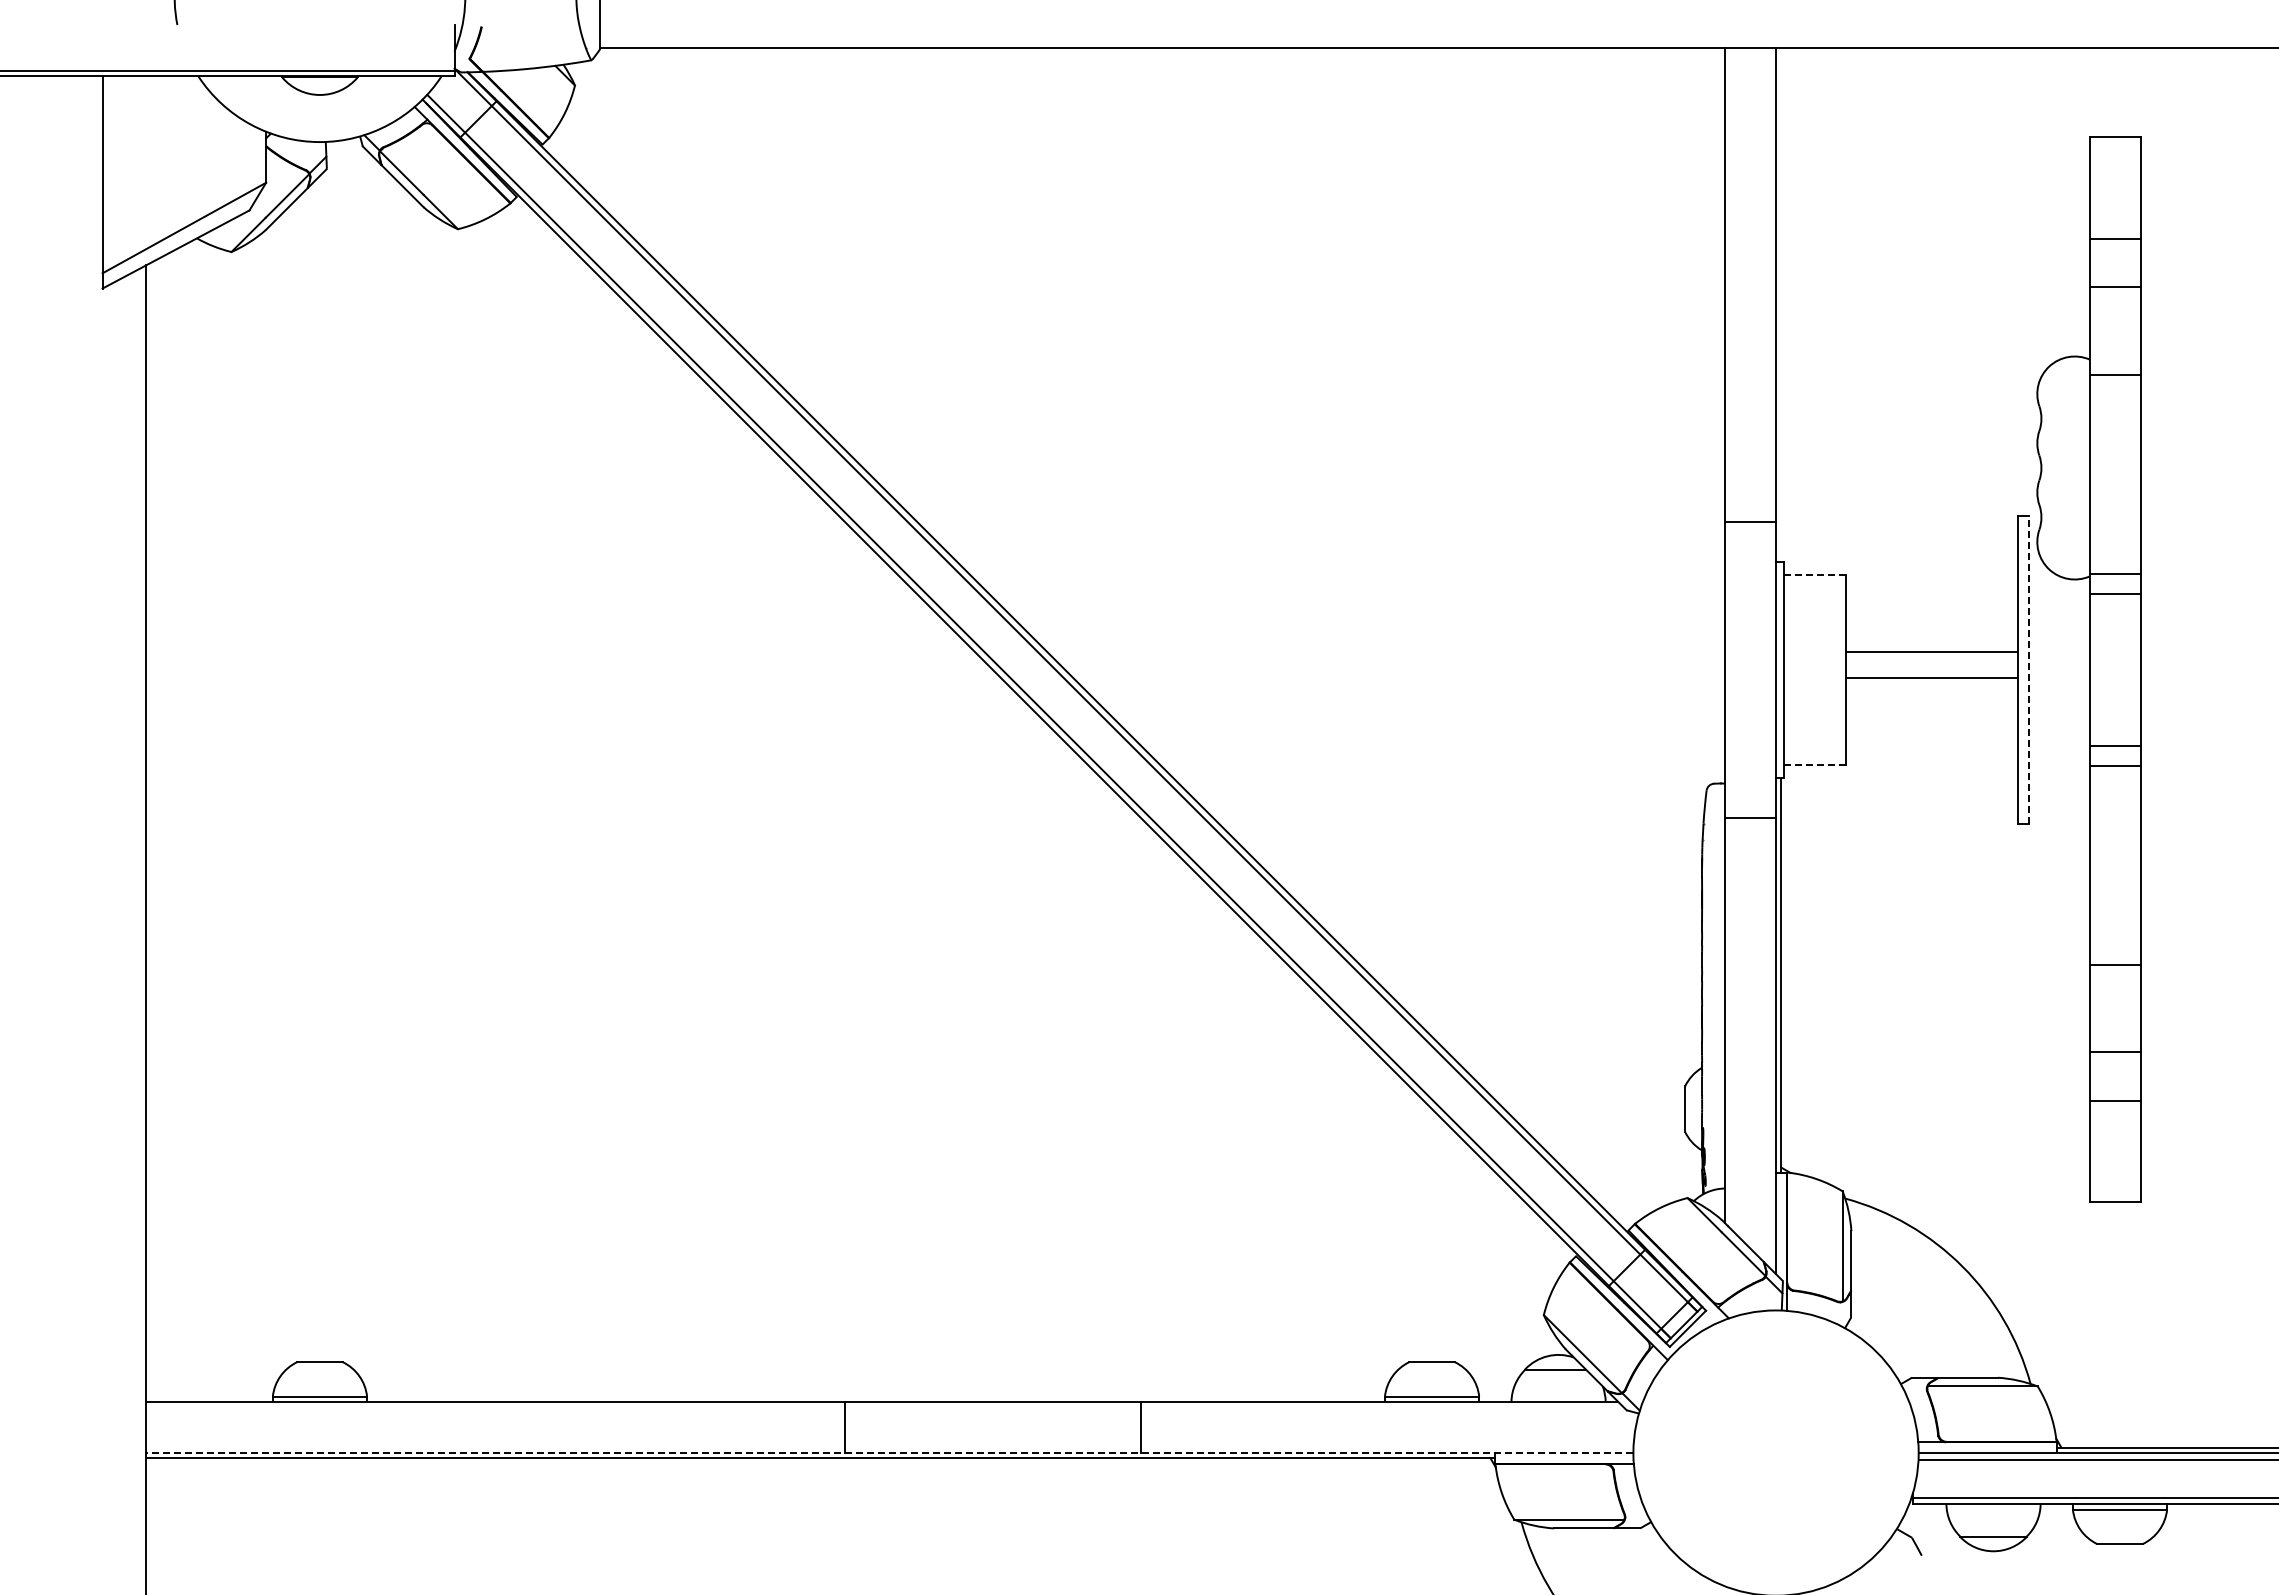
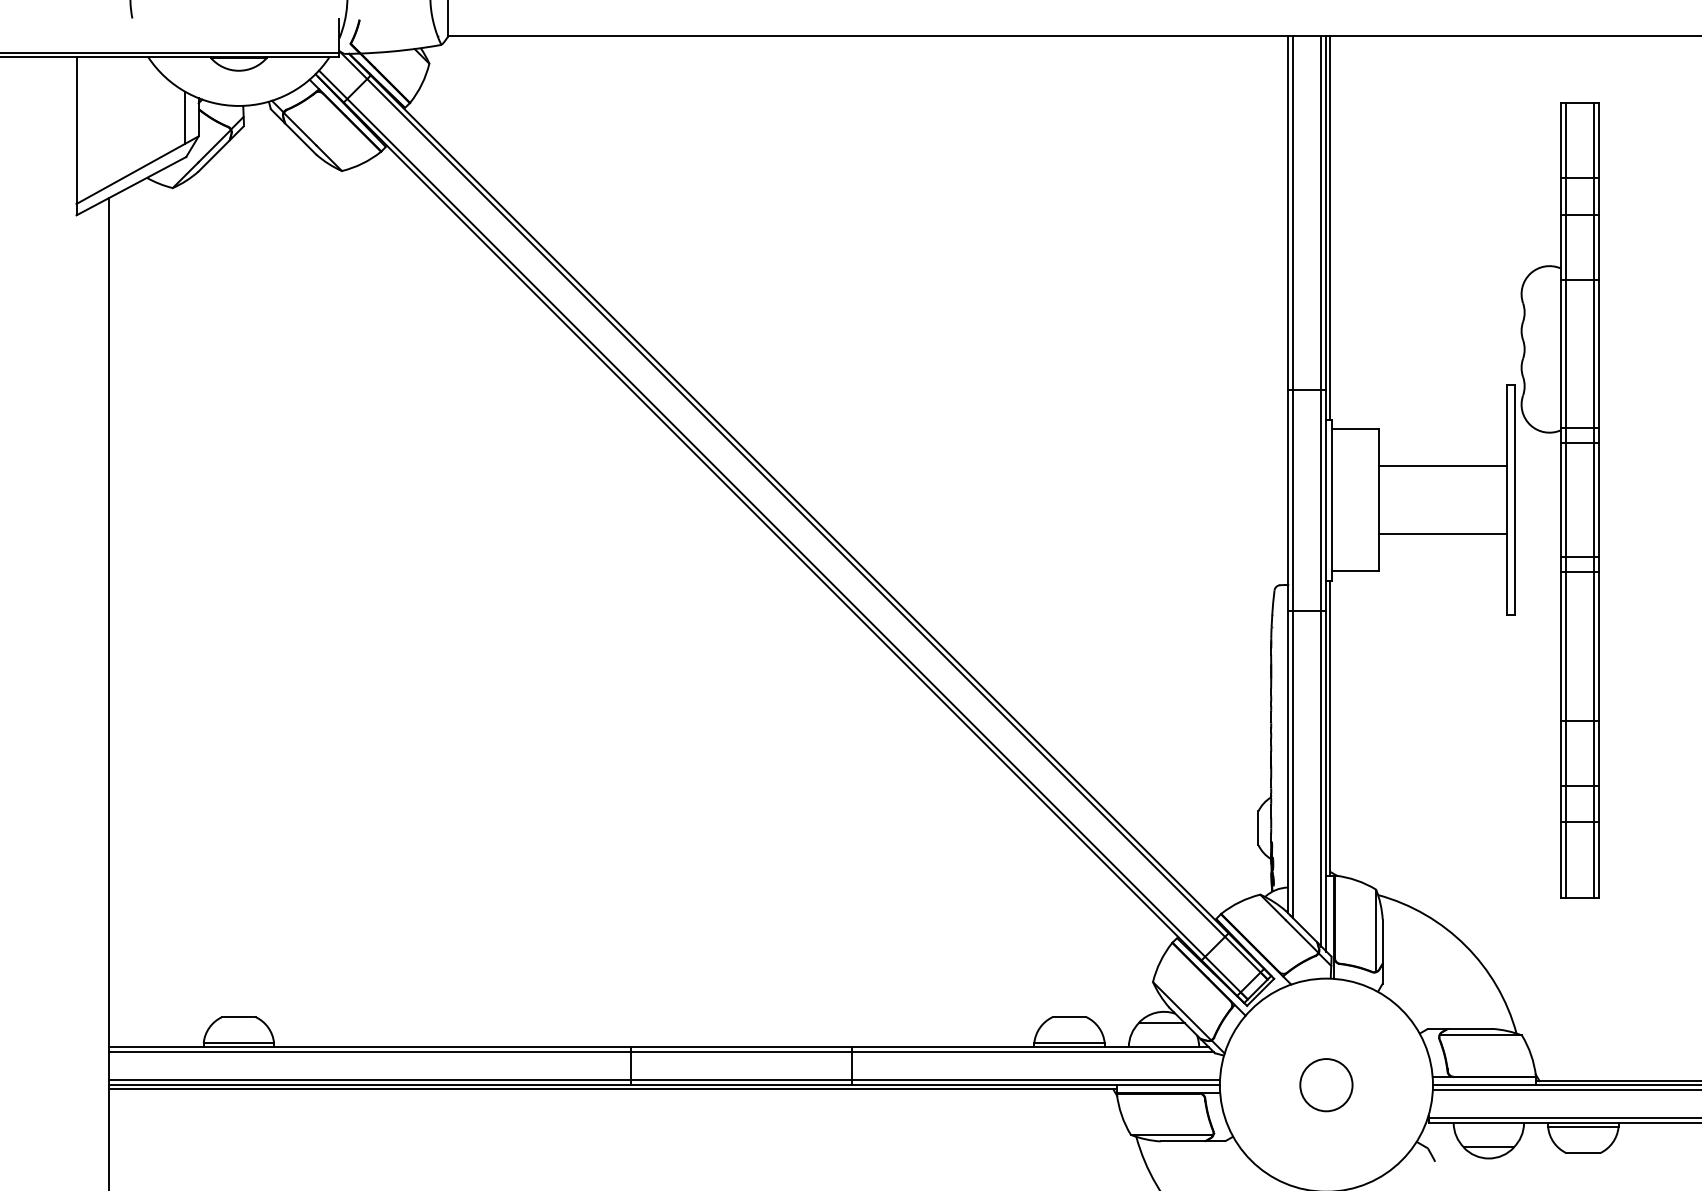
line: (247, 157) -> (184, 117), added
line: (1781, 305) -> (1330, 228), added
line: (1815, 575) -> (1355, 429), dashed -> solid
line: (1731, 638) -> (1293, 476), added
line: (1932, 652) -> (1443, 534), moved
line: (1769, 657) -> (1321, 490), added
line: (2029, 669) -> (1515, 499), dashed -> solid
line: (2096, 669) -> (1565, 499), added
line: (2134, 669) -> (1594, 499), added
line: (1932, 677) -> (1443, 466), moved
line: (1815, 764) -> (1355, 570), dashed -> solid
line: (885, 1408) -> (661, 1051), added
line: (889, 1446) -> (664, 1080), added
circle: (1775, 1452) -> (1326, 1084), added
line: (889, 1453) -> (664, 1085), dashed -> solid

